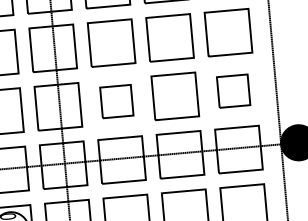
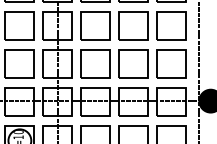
part: (233, 90) -> (171, 63), size x1.43
part: (116, 100) -> (95, 63), size x1.43

